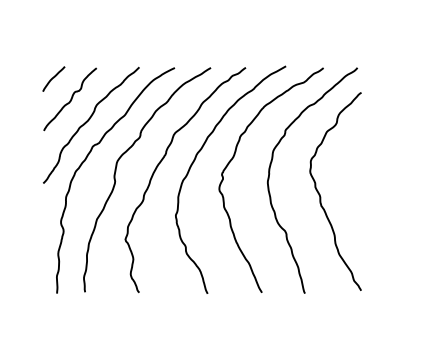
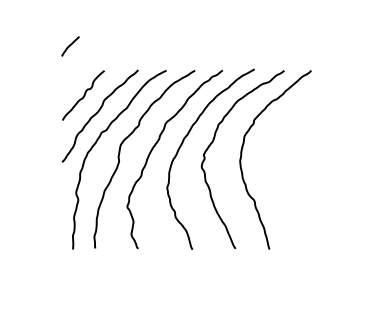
line: (53, 79) -> (70, 46), moved
curve: (321, 195) -> (282, 171), removed

